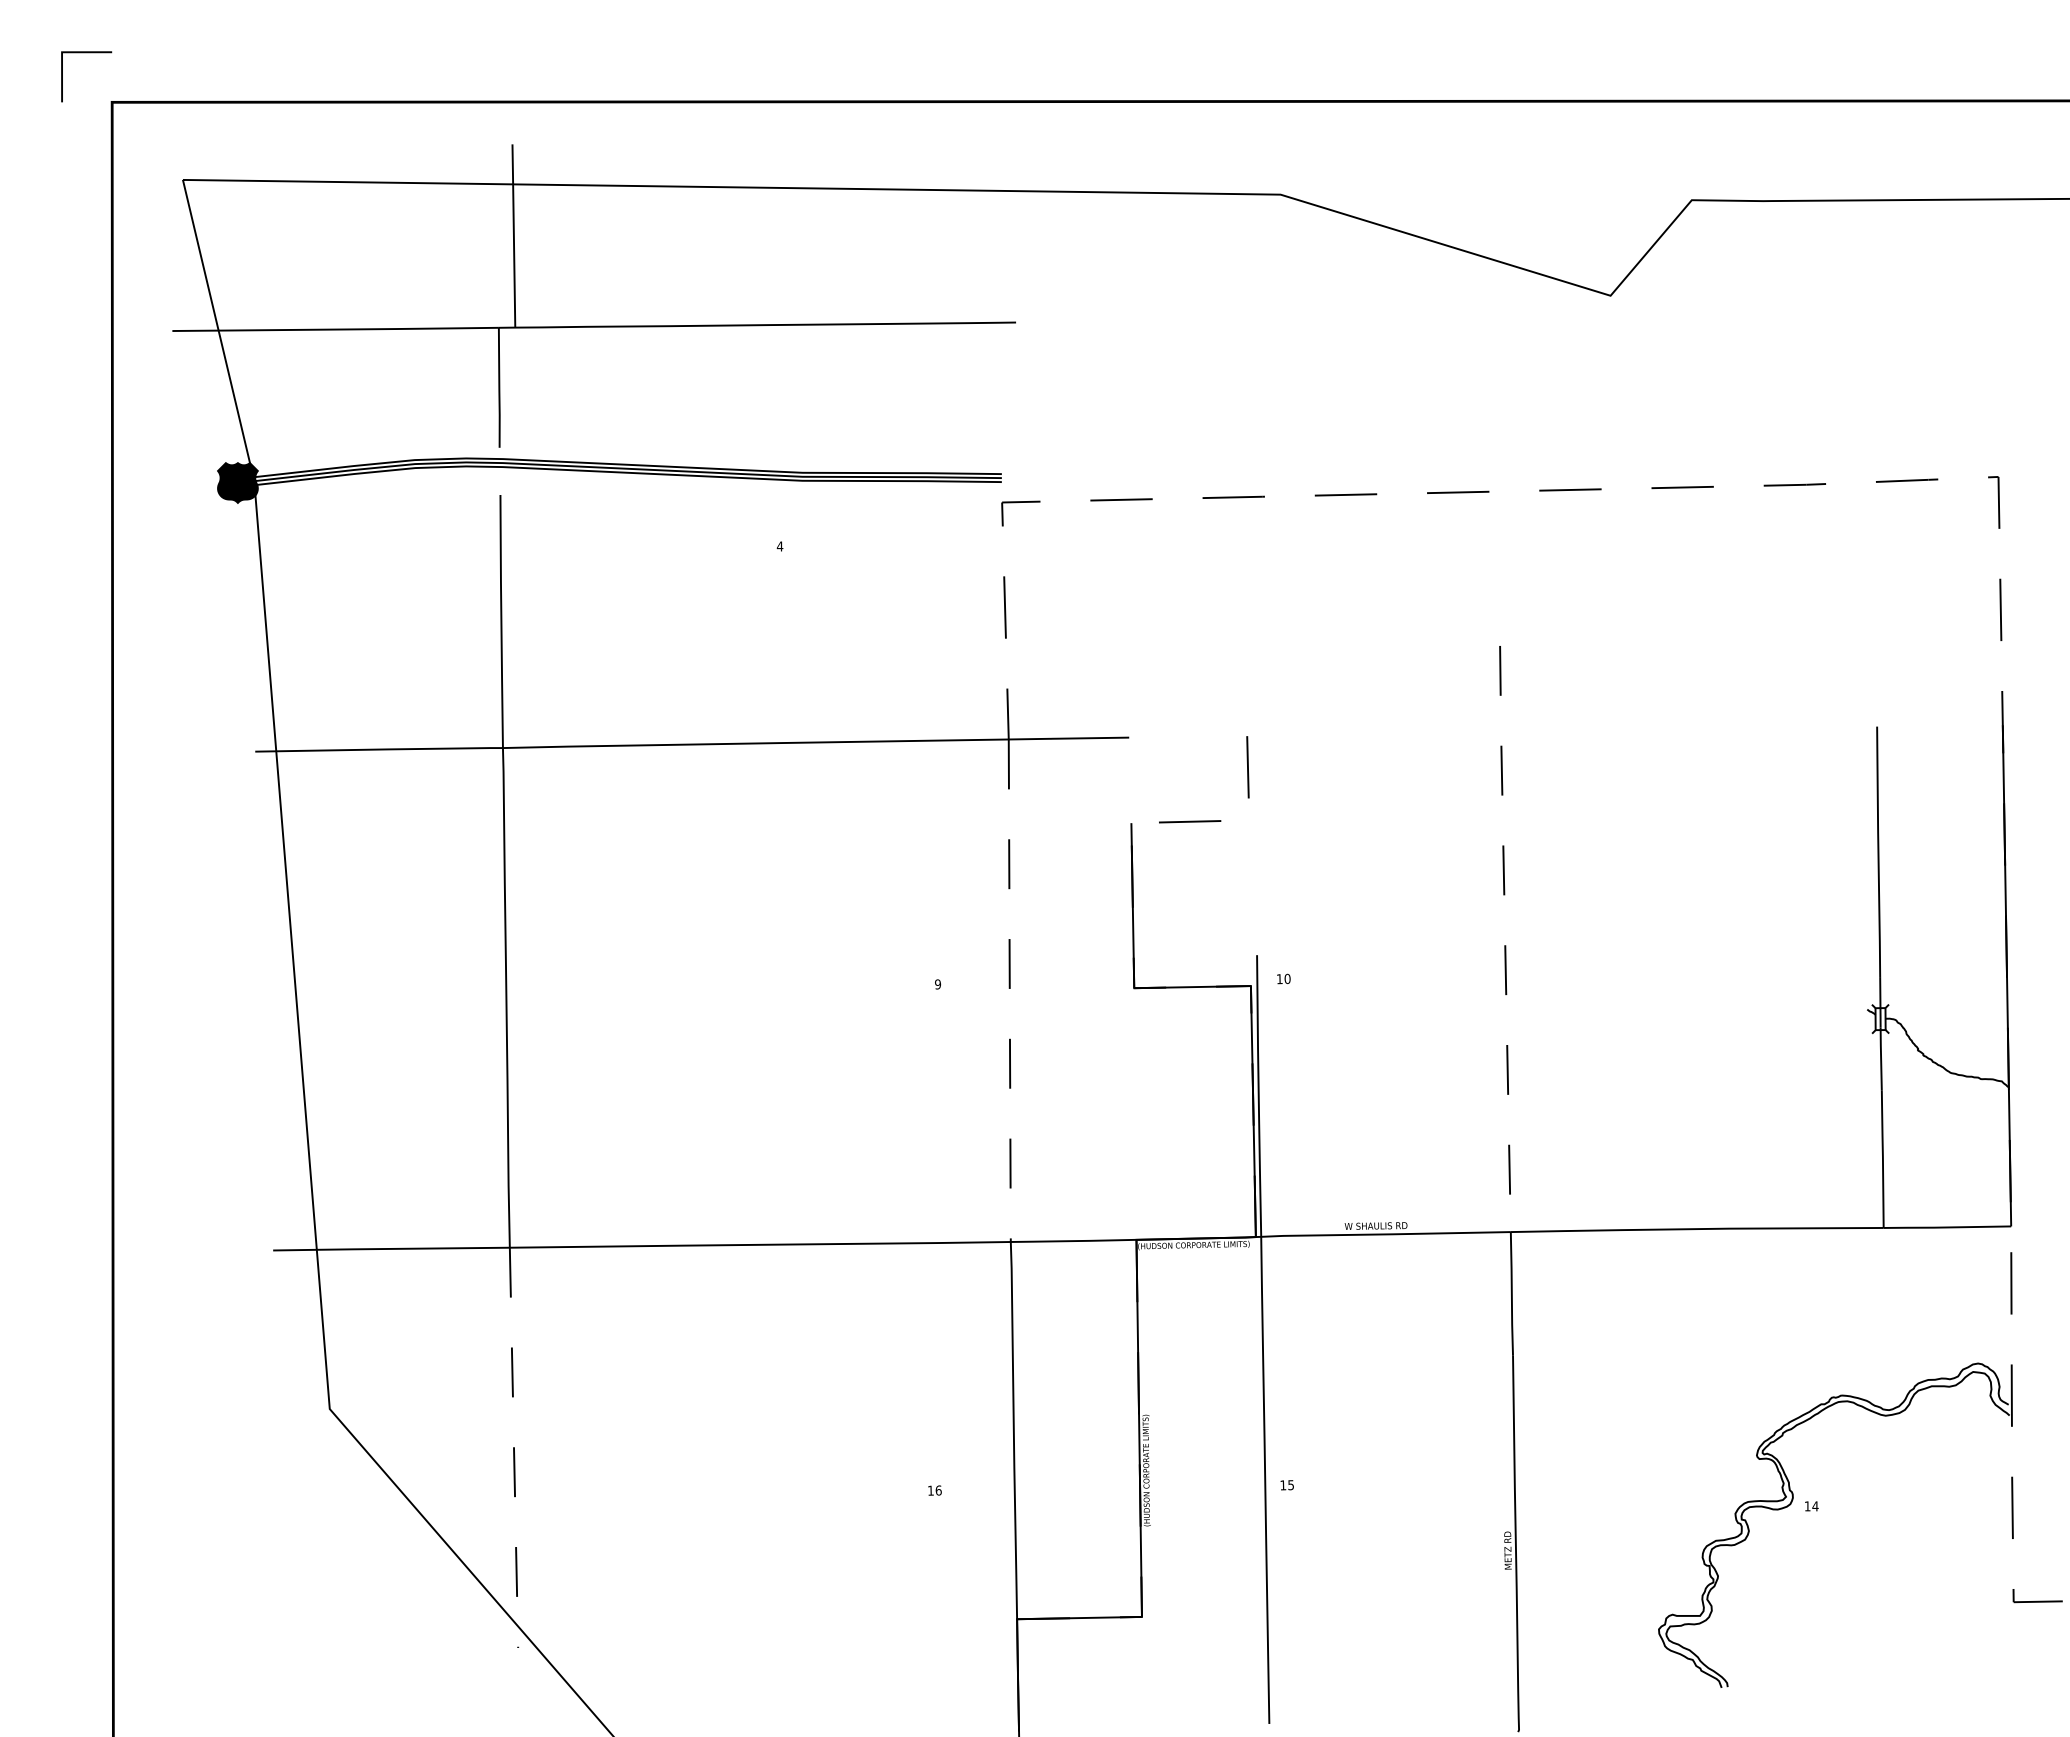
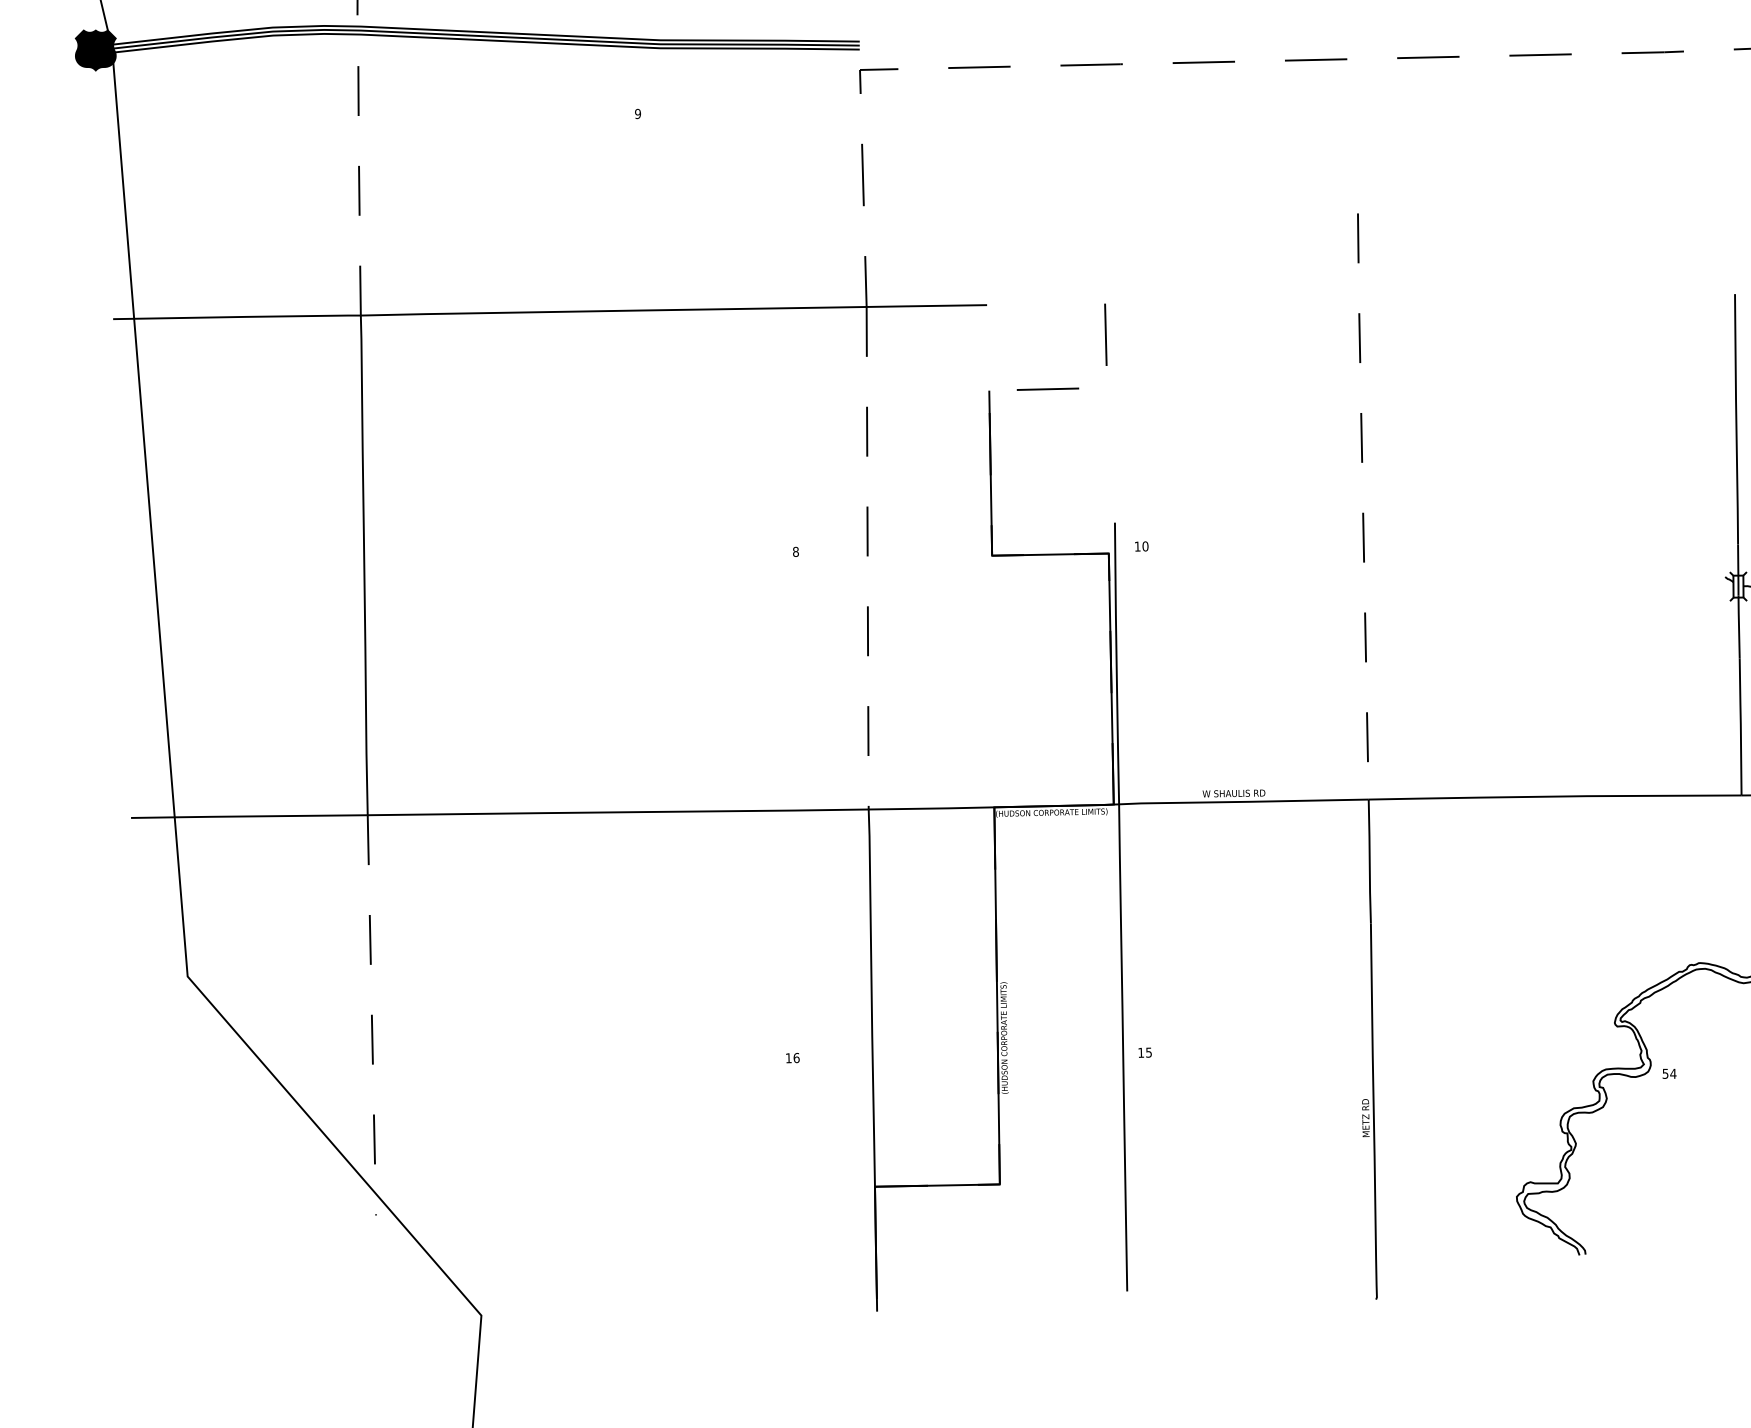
text: (779, 546) -> (637, 114), 4 -> 9
line: (501, 621) -> (359, 189), solid -> dashed
text: (938, 984) -> (796, 552), 9 -> 8
text: (1807, 1506) -> (1665, 1074), 14 -> 54

